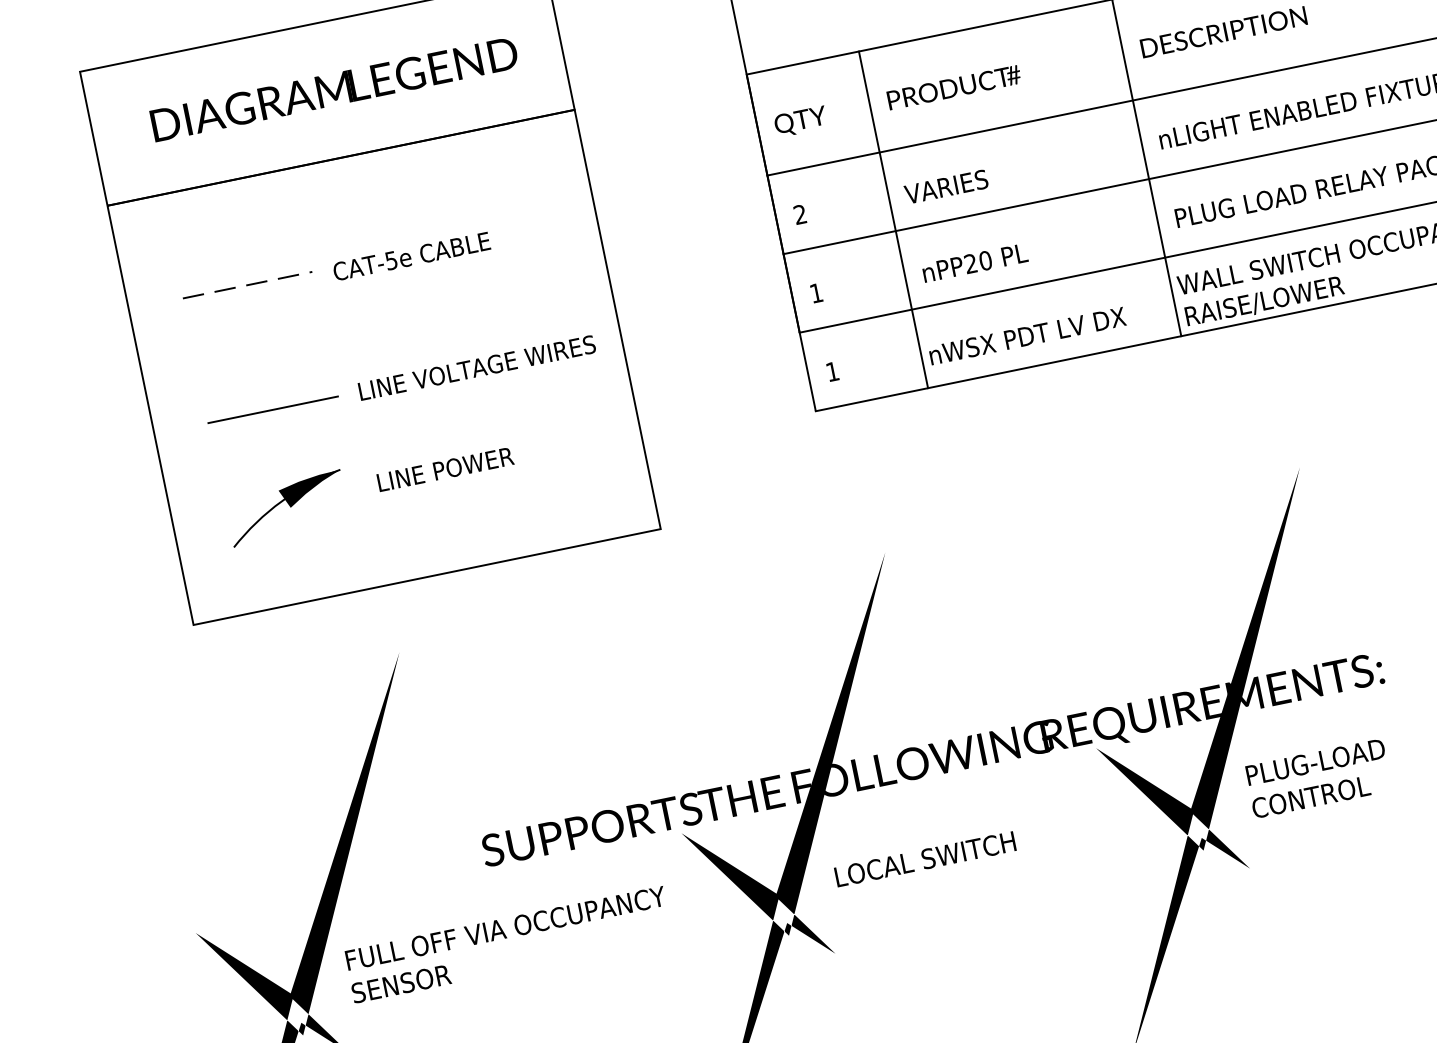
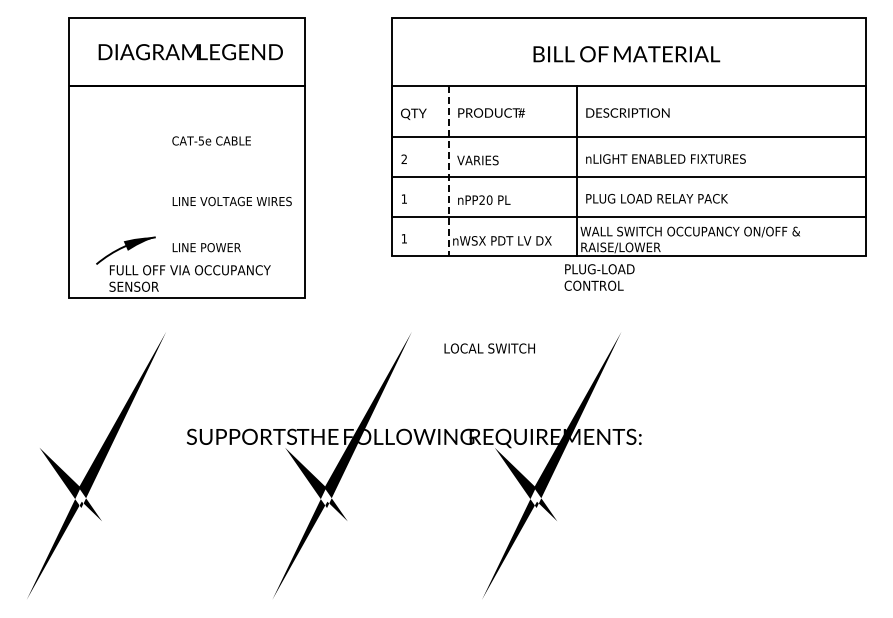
line: (894, 220) -> (449, 171), solid -> dashed
line: (246, 285) -> (128, 138), removed
line: (271, 410) -> (128, 201), removed
text: (1318, 778) -> (599, 277), moved
text: (924, 859) -> (489, 348), moved
text: (507, 945) -> (189, 278), moved

